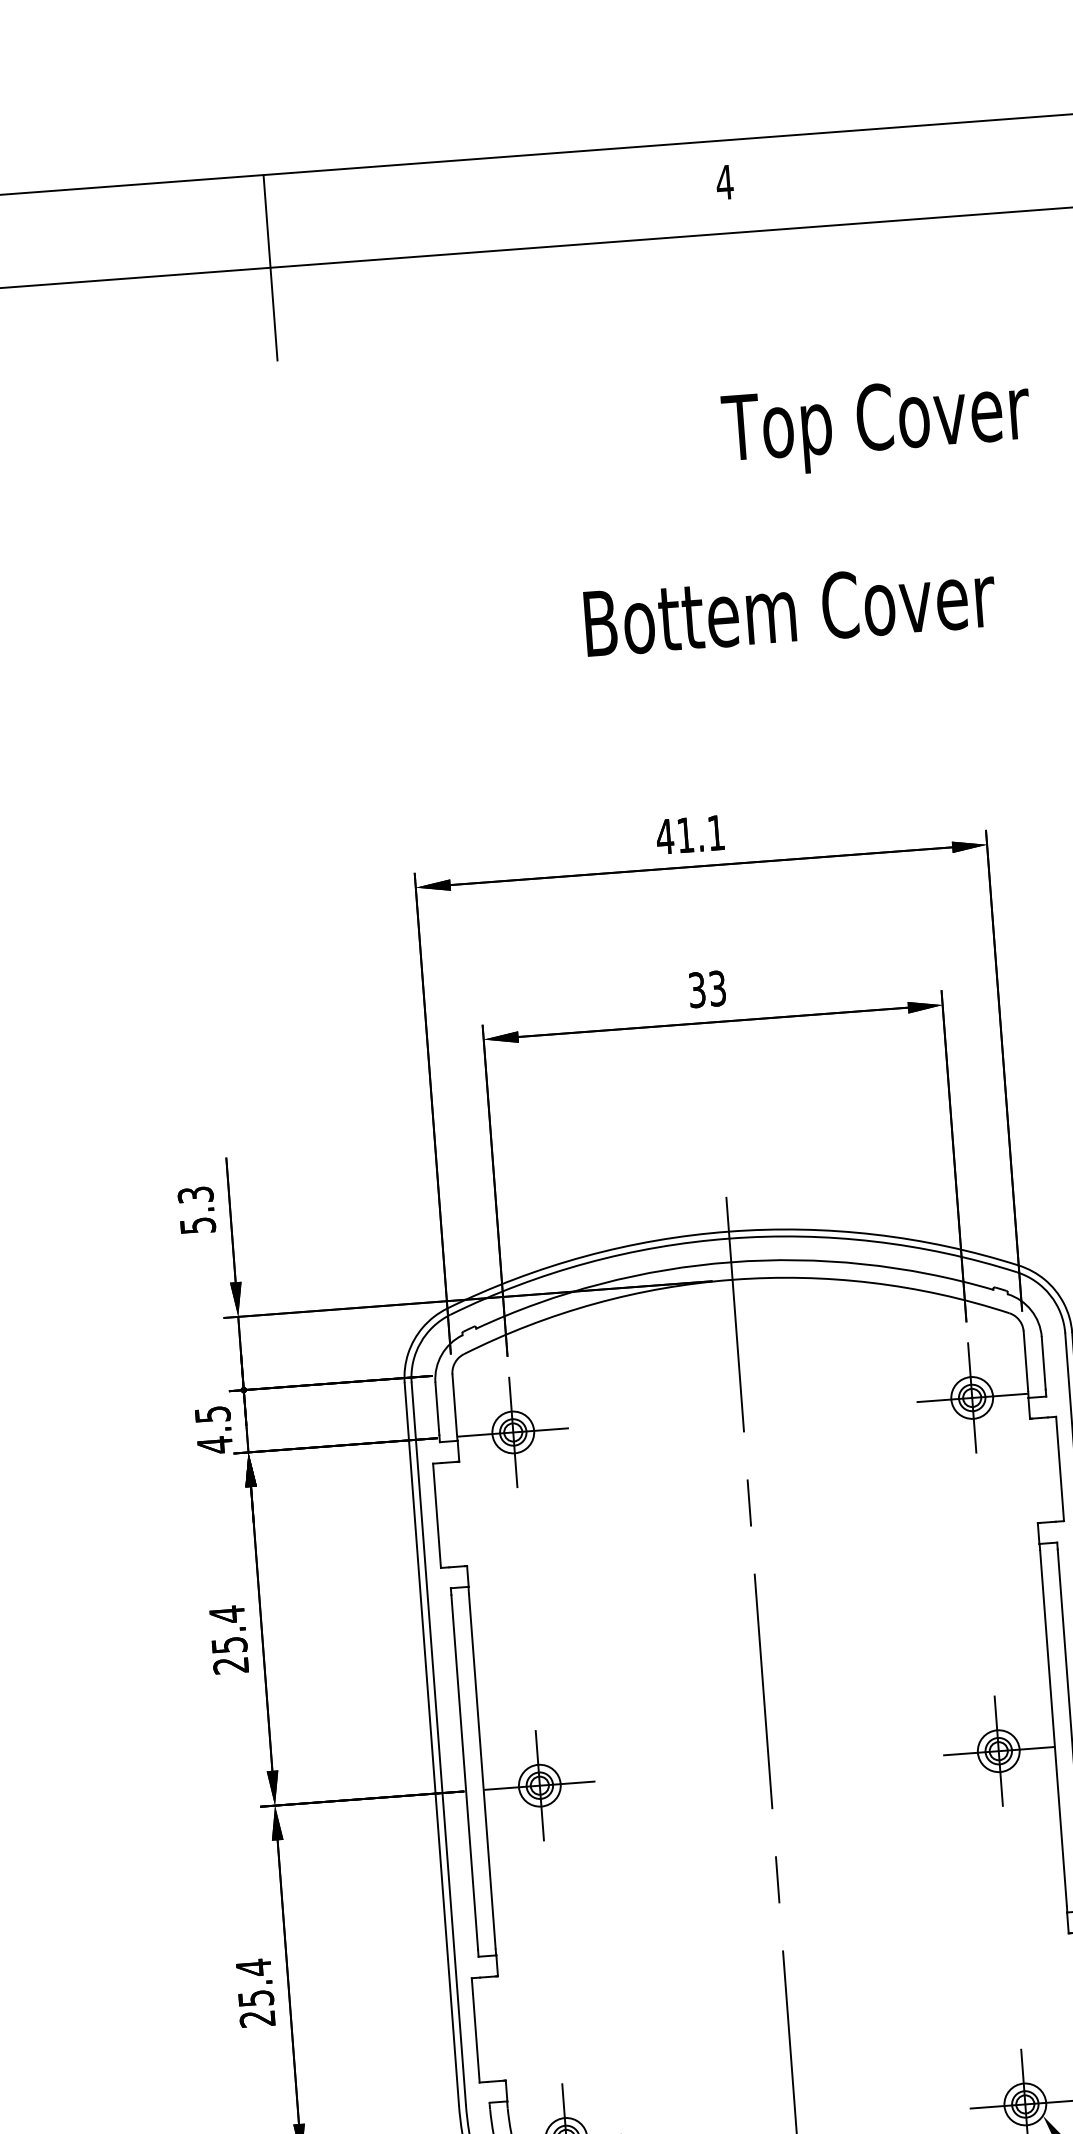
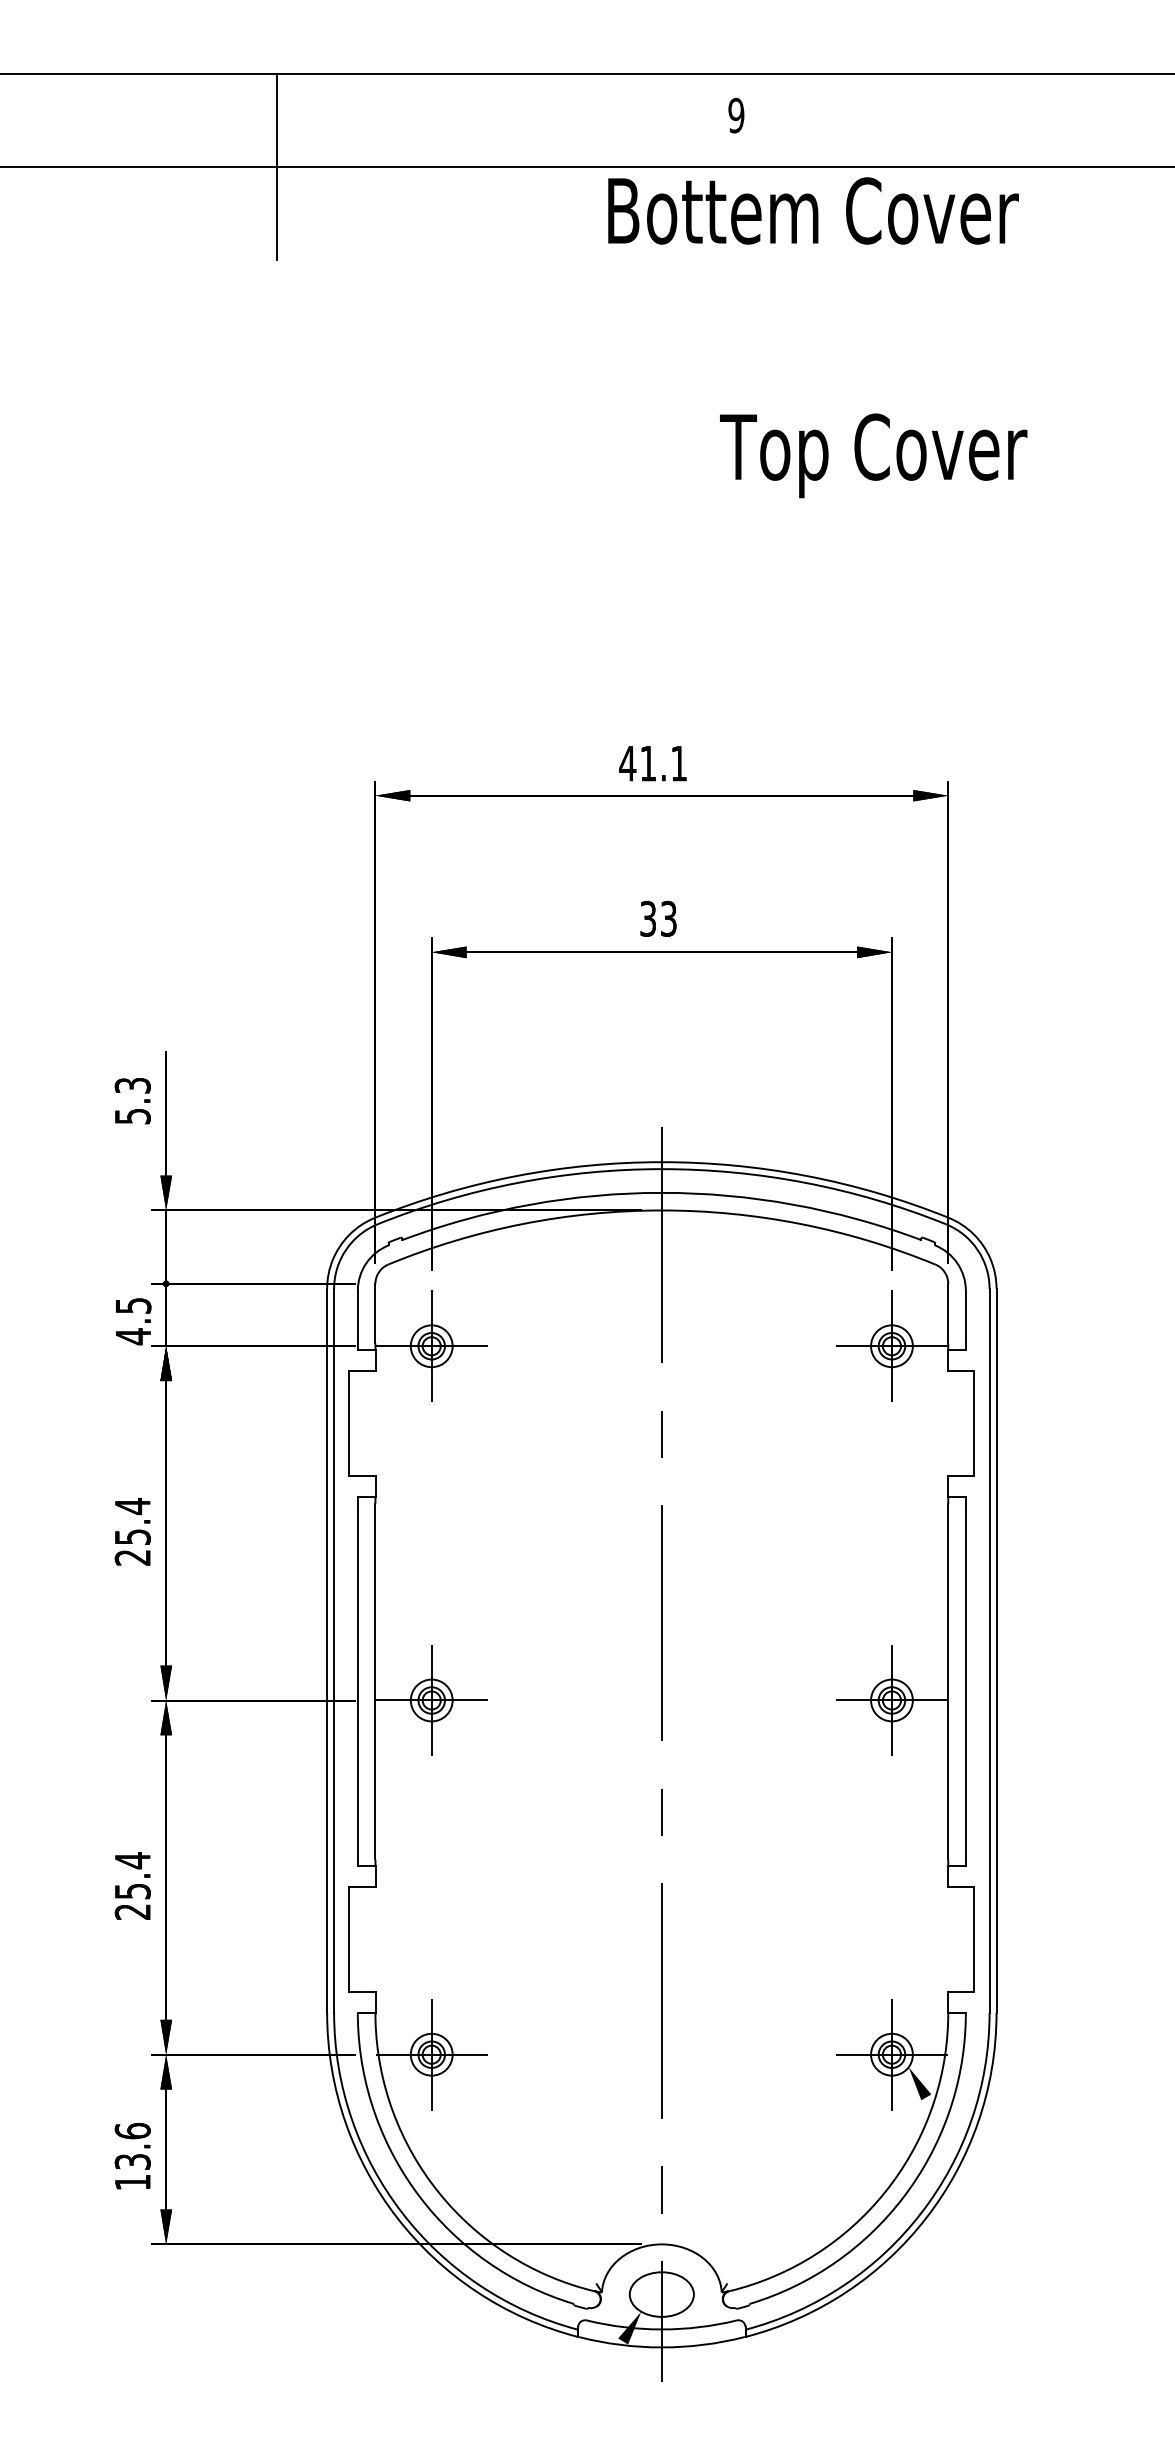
text: (724, 182) -> (736, 115), 4 -> 9
text: (876, 425) -> (873, 455), moved
text: (790, 608) -> (813, 210), moved

